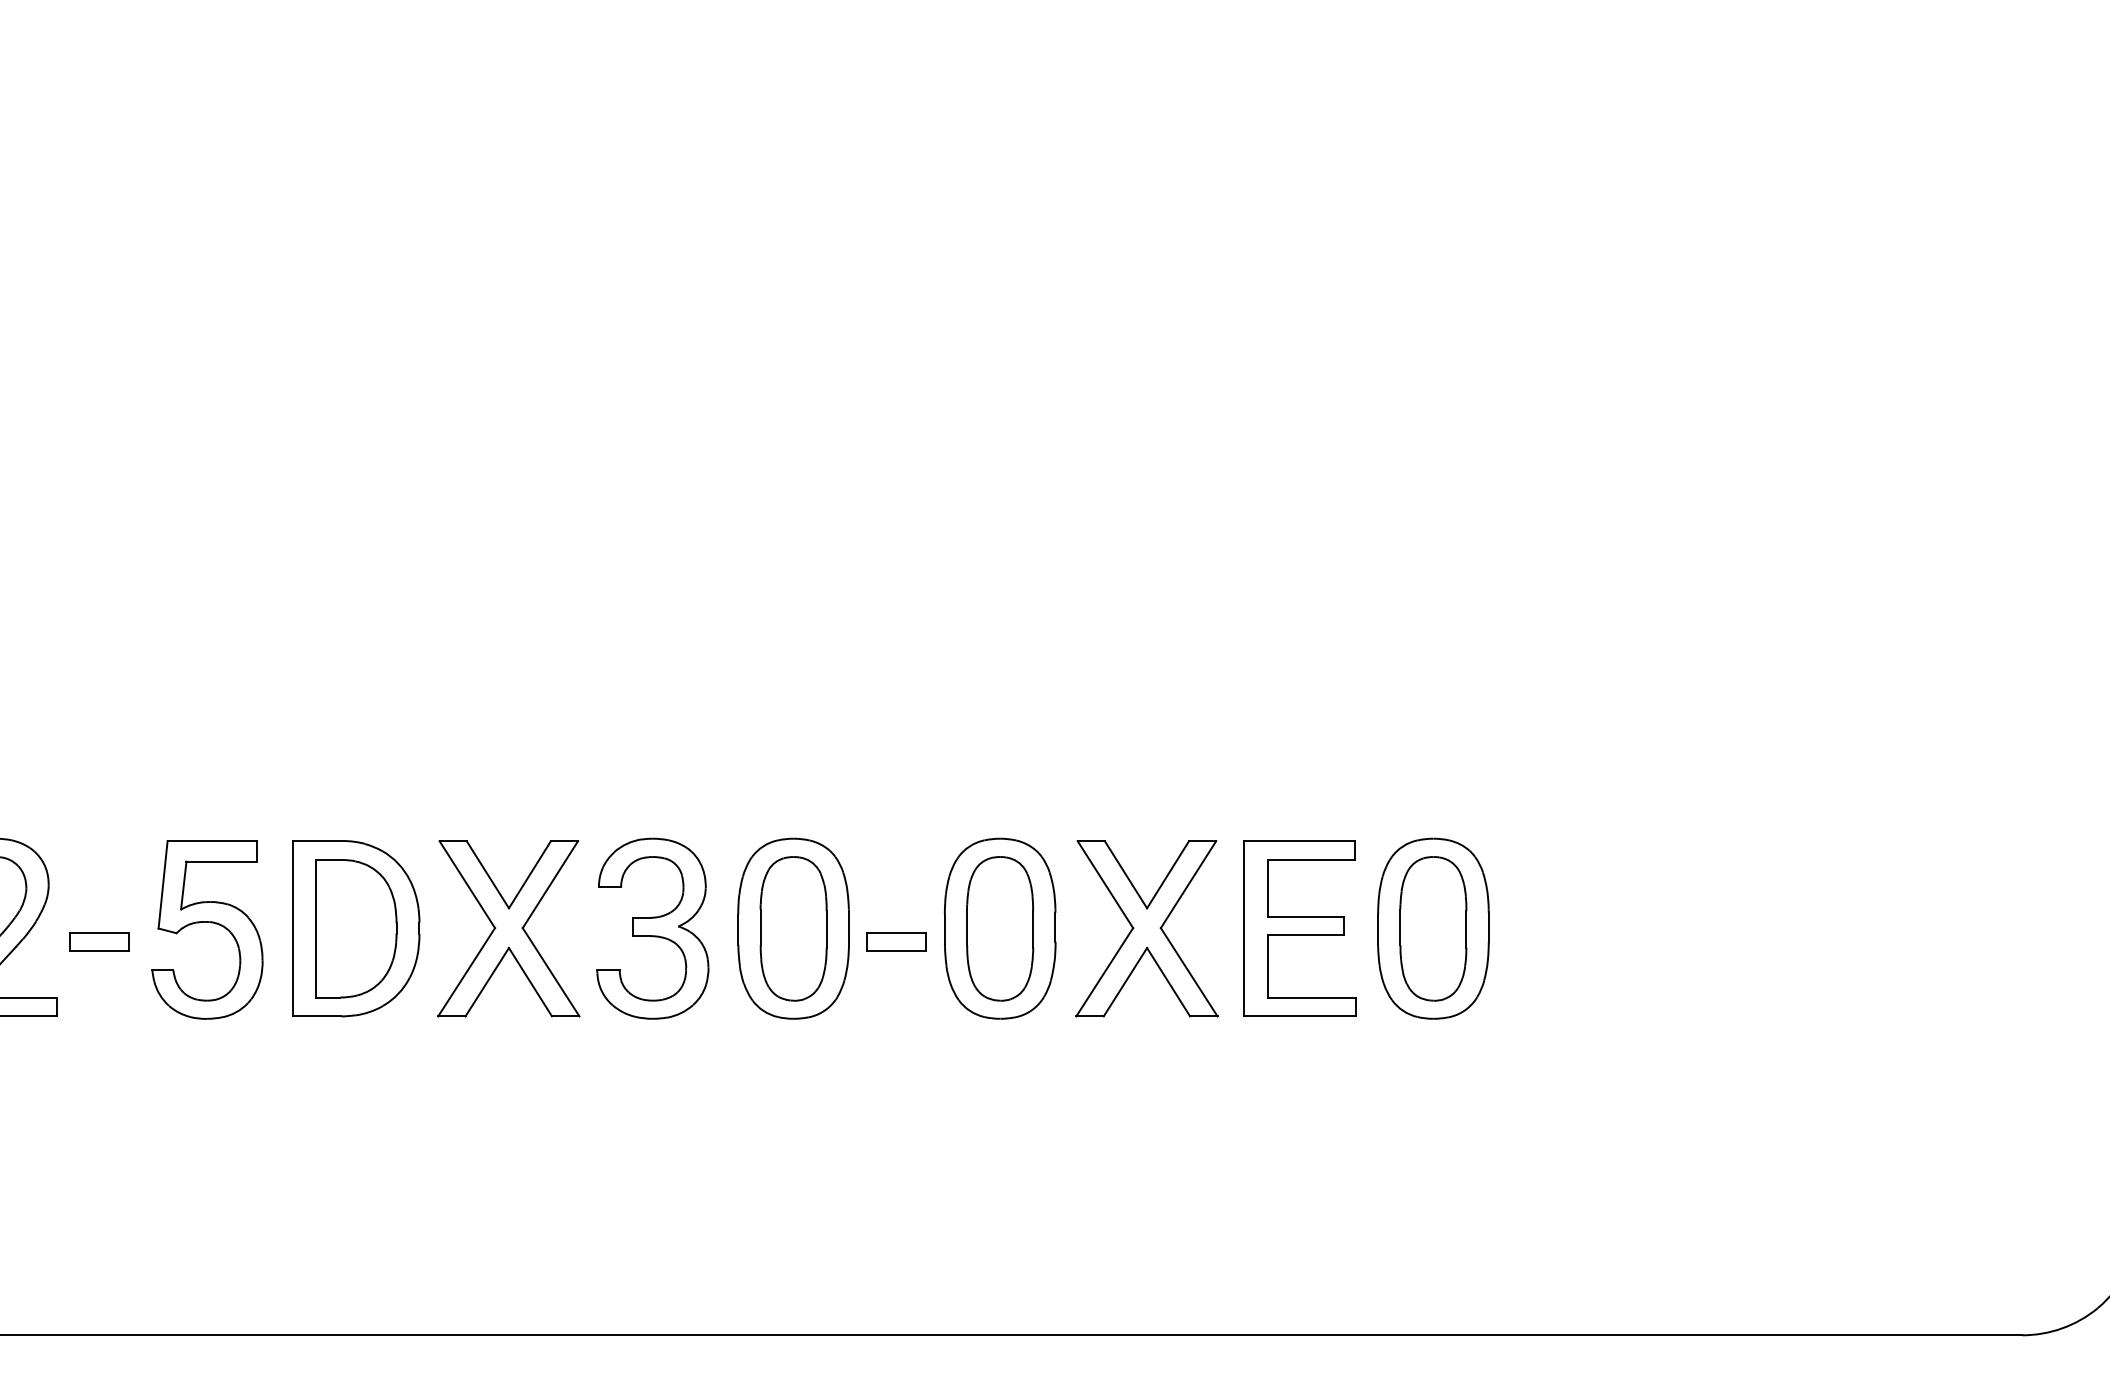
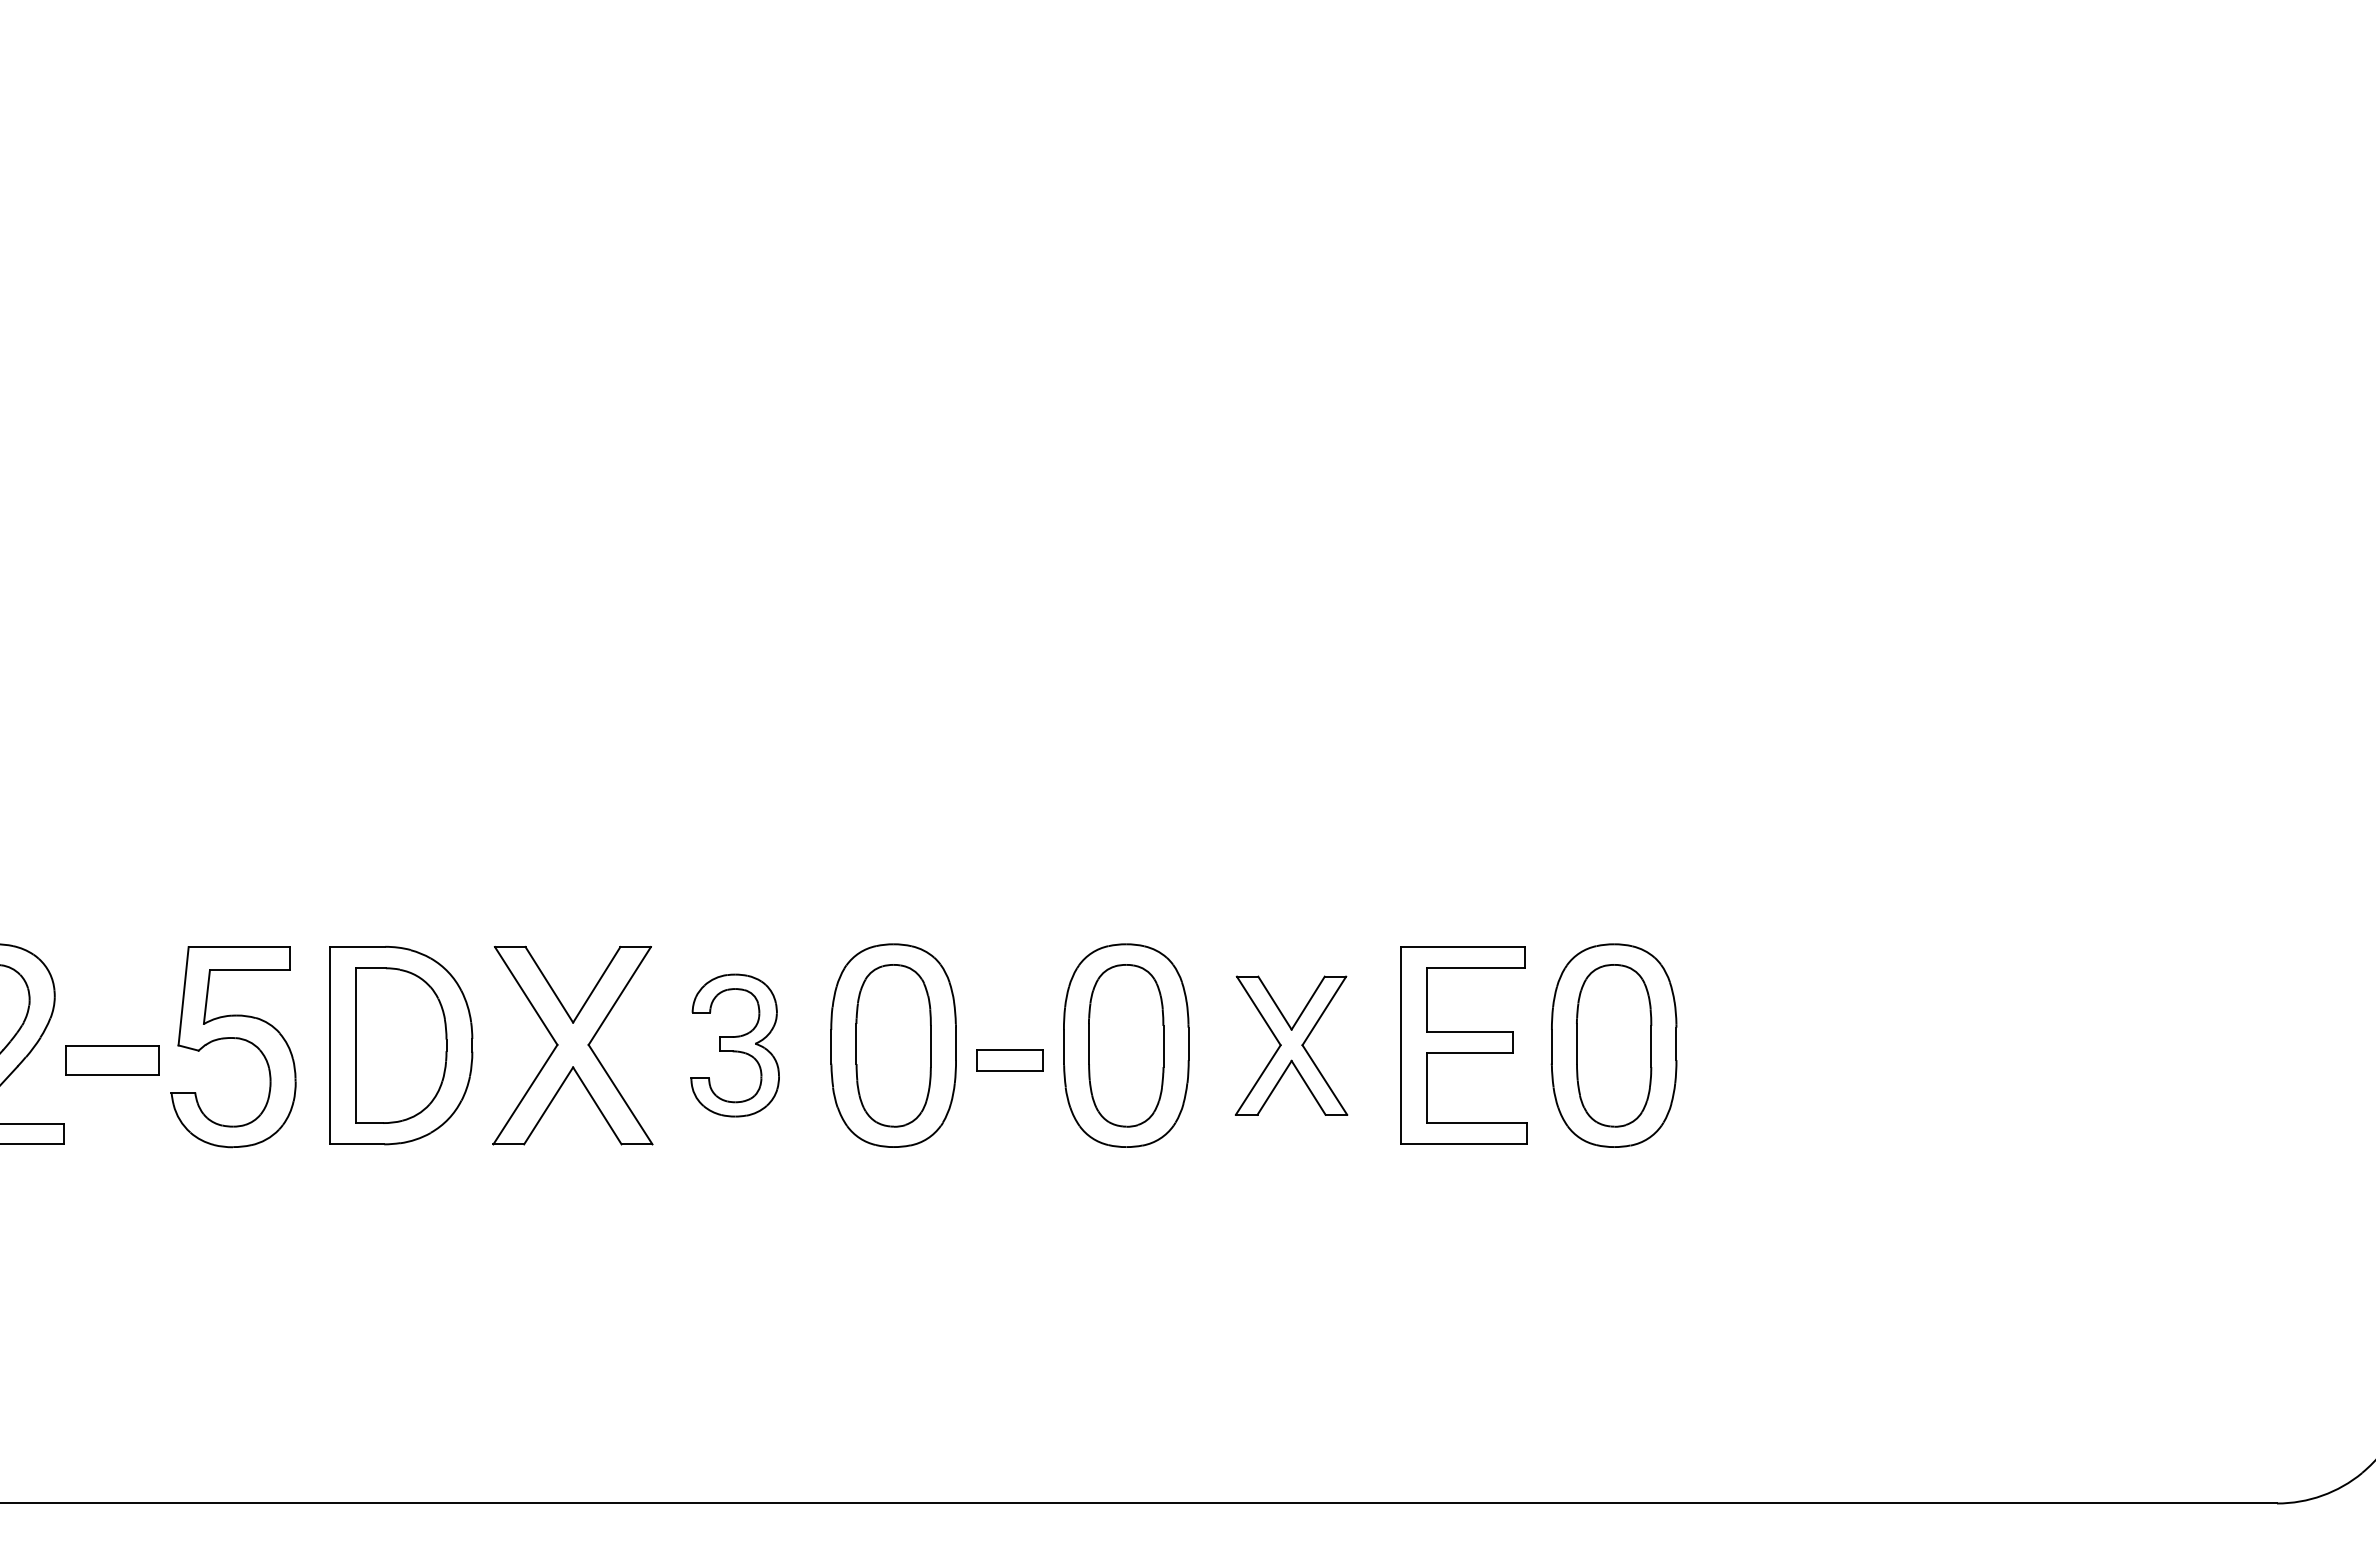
part: (652, 928) -> (734, 1045), size x0.7
part: (1146, 928) -> (1291, 1045), size x0.7
part: (99, 941) -> (112, 1060), size x1.4

